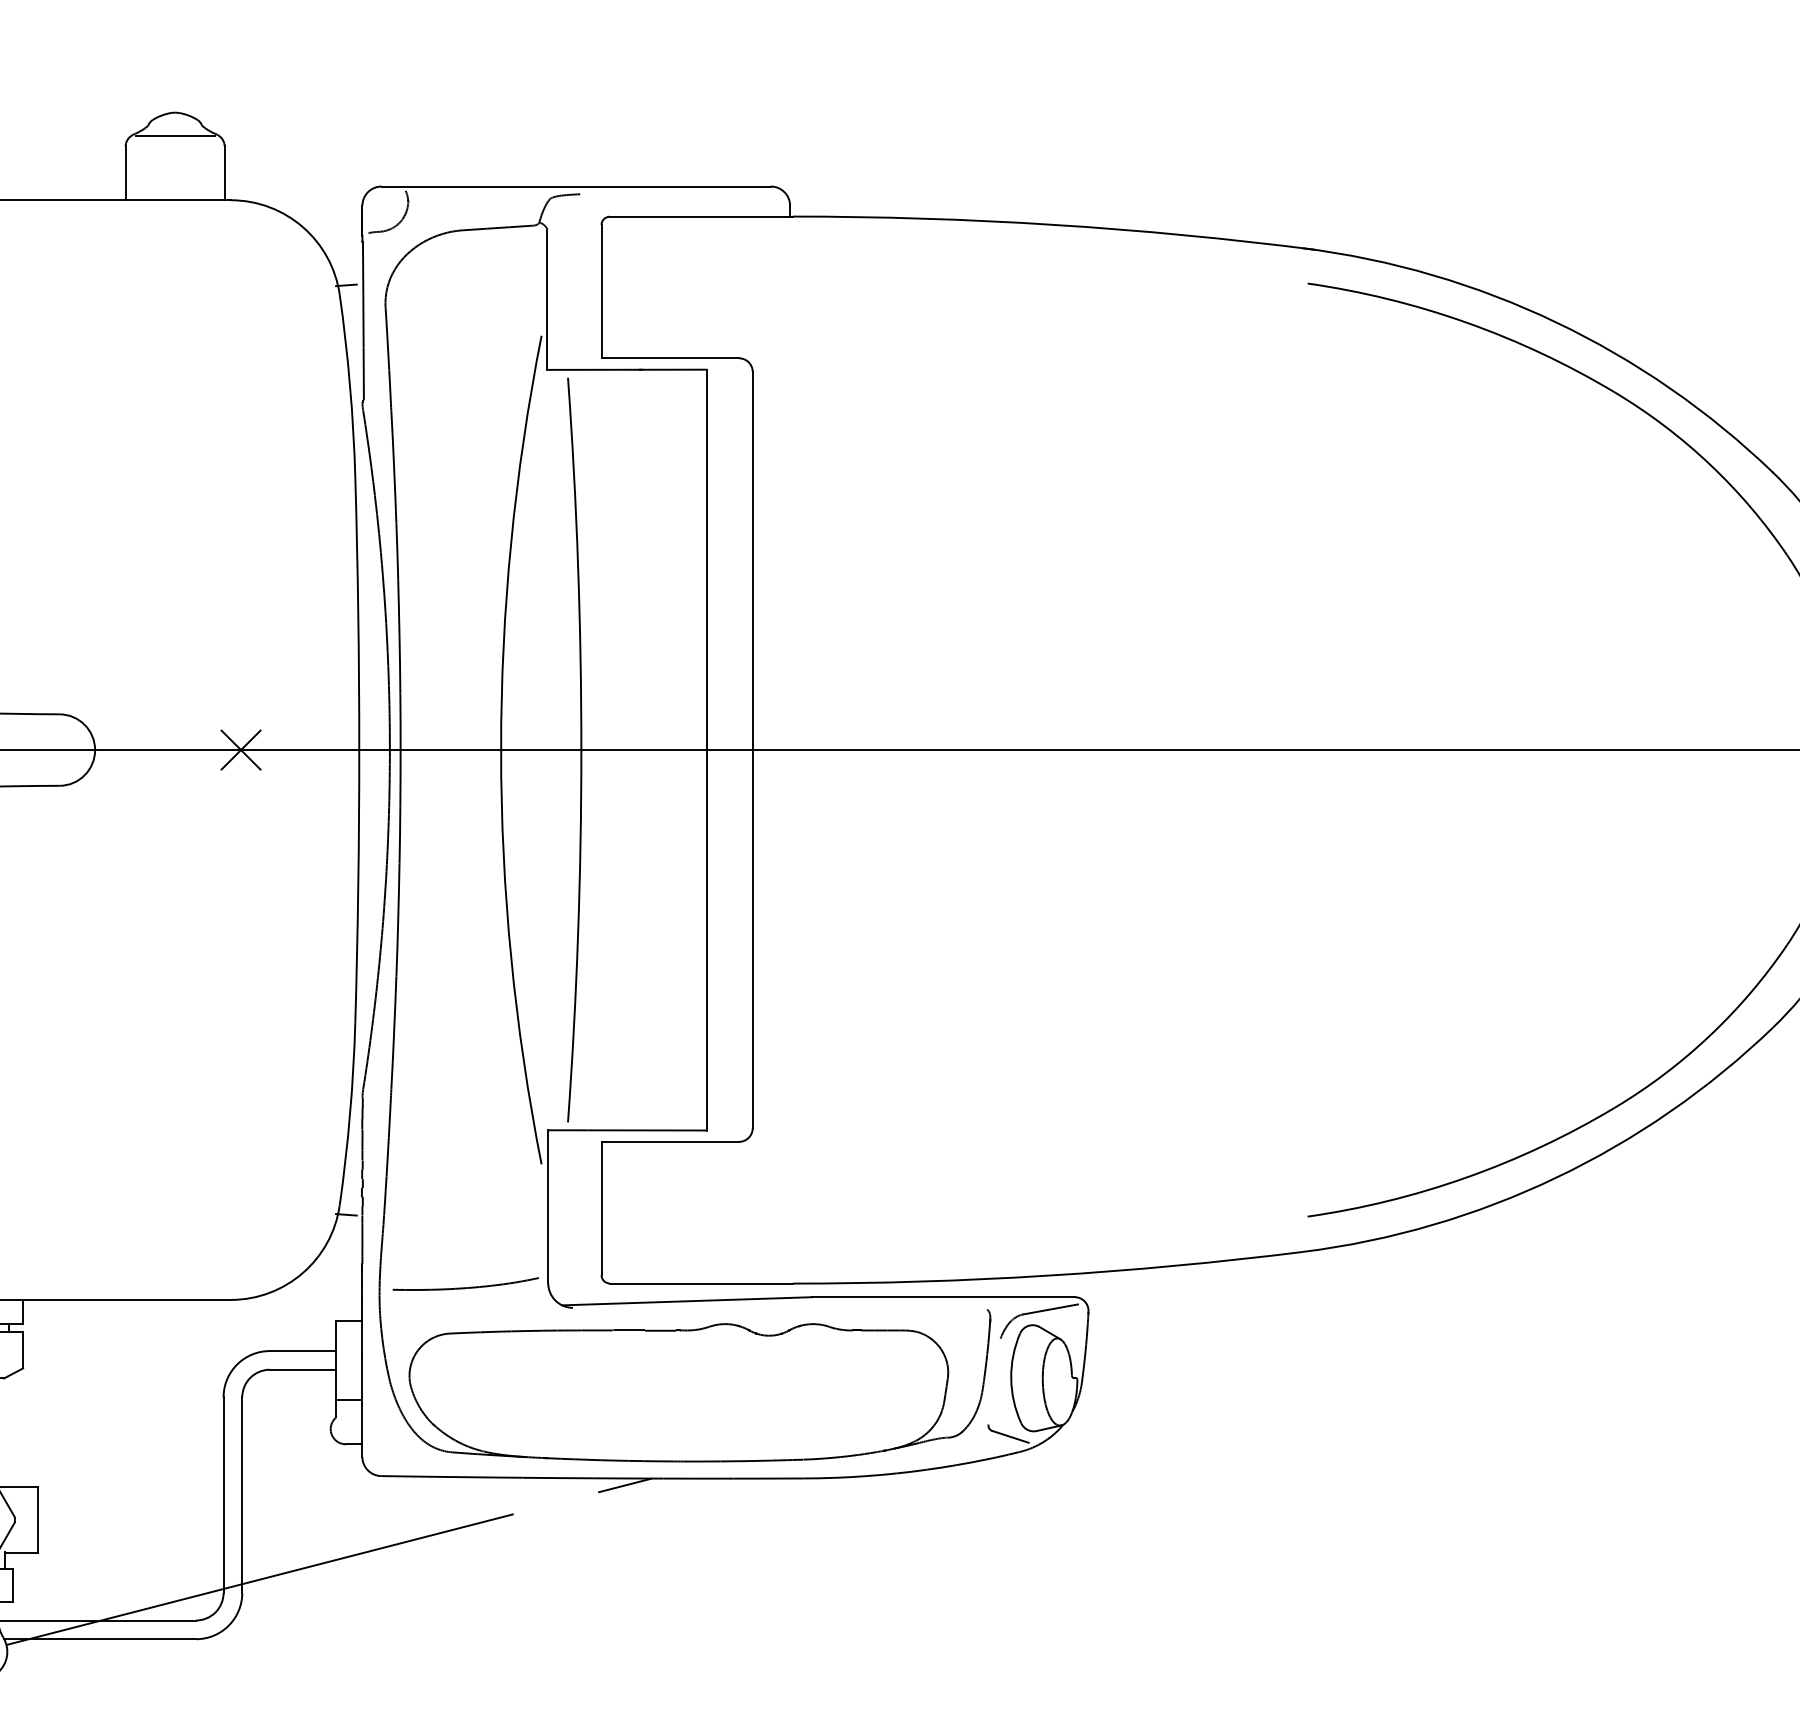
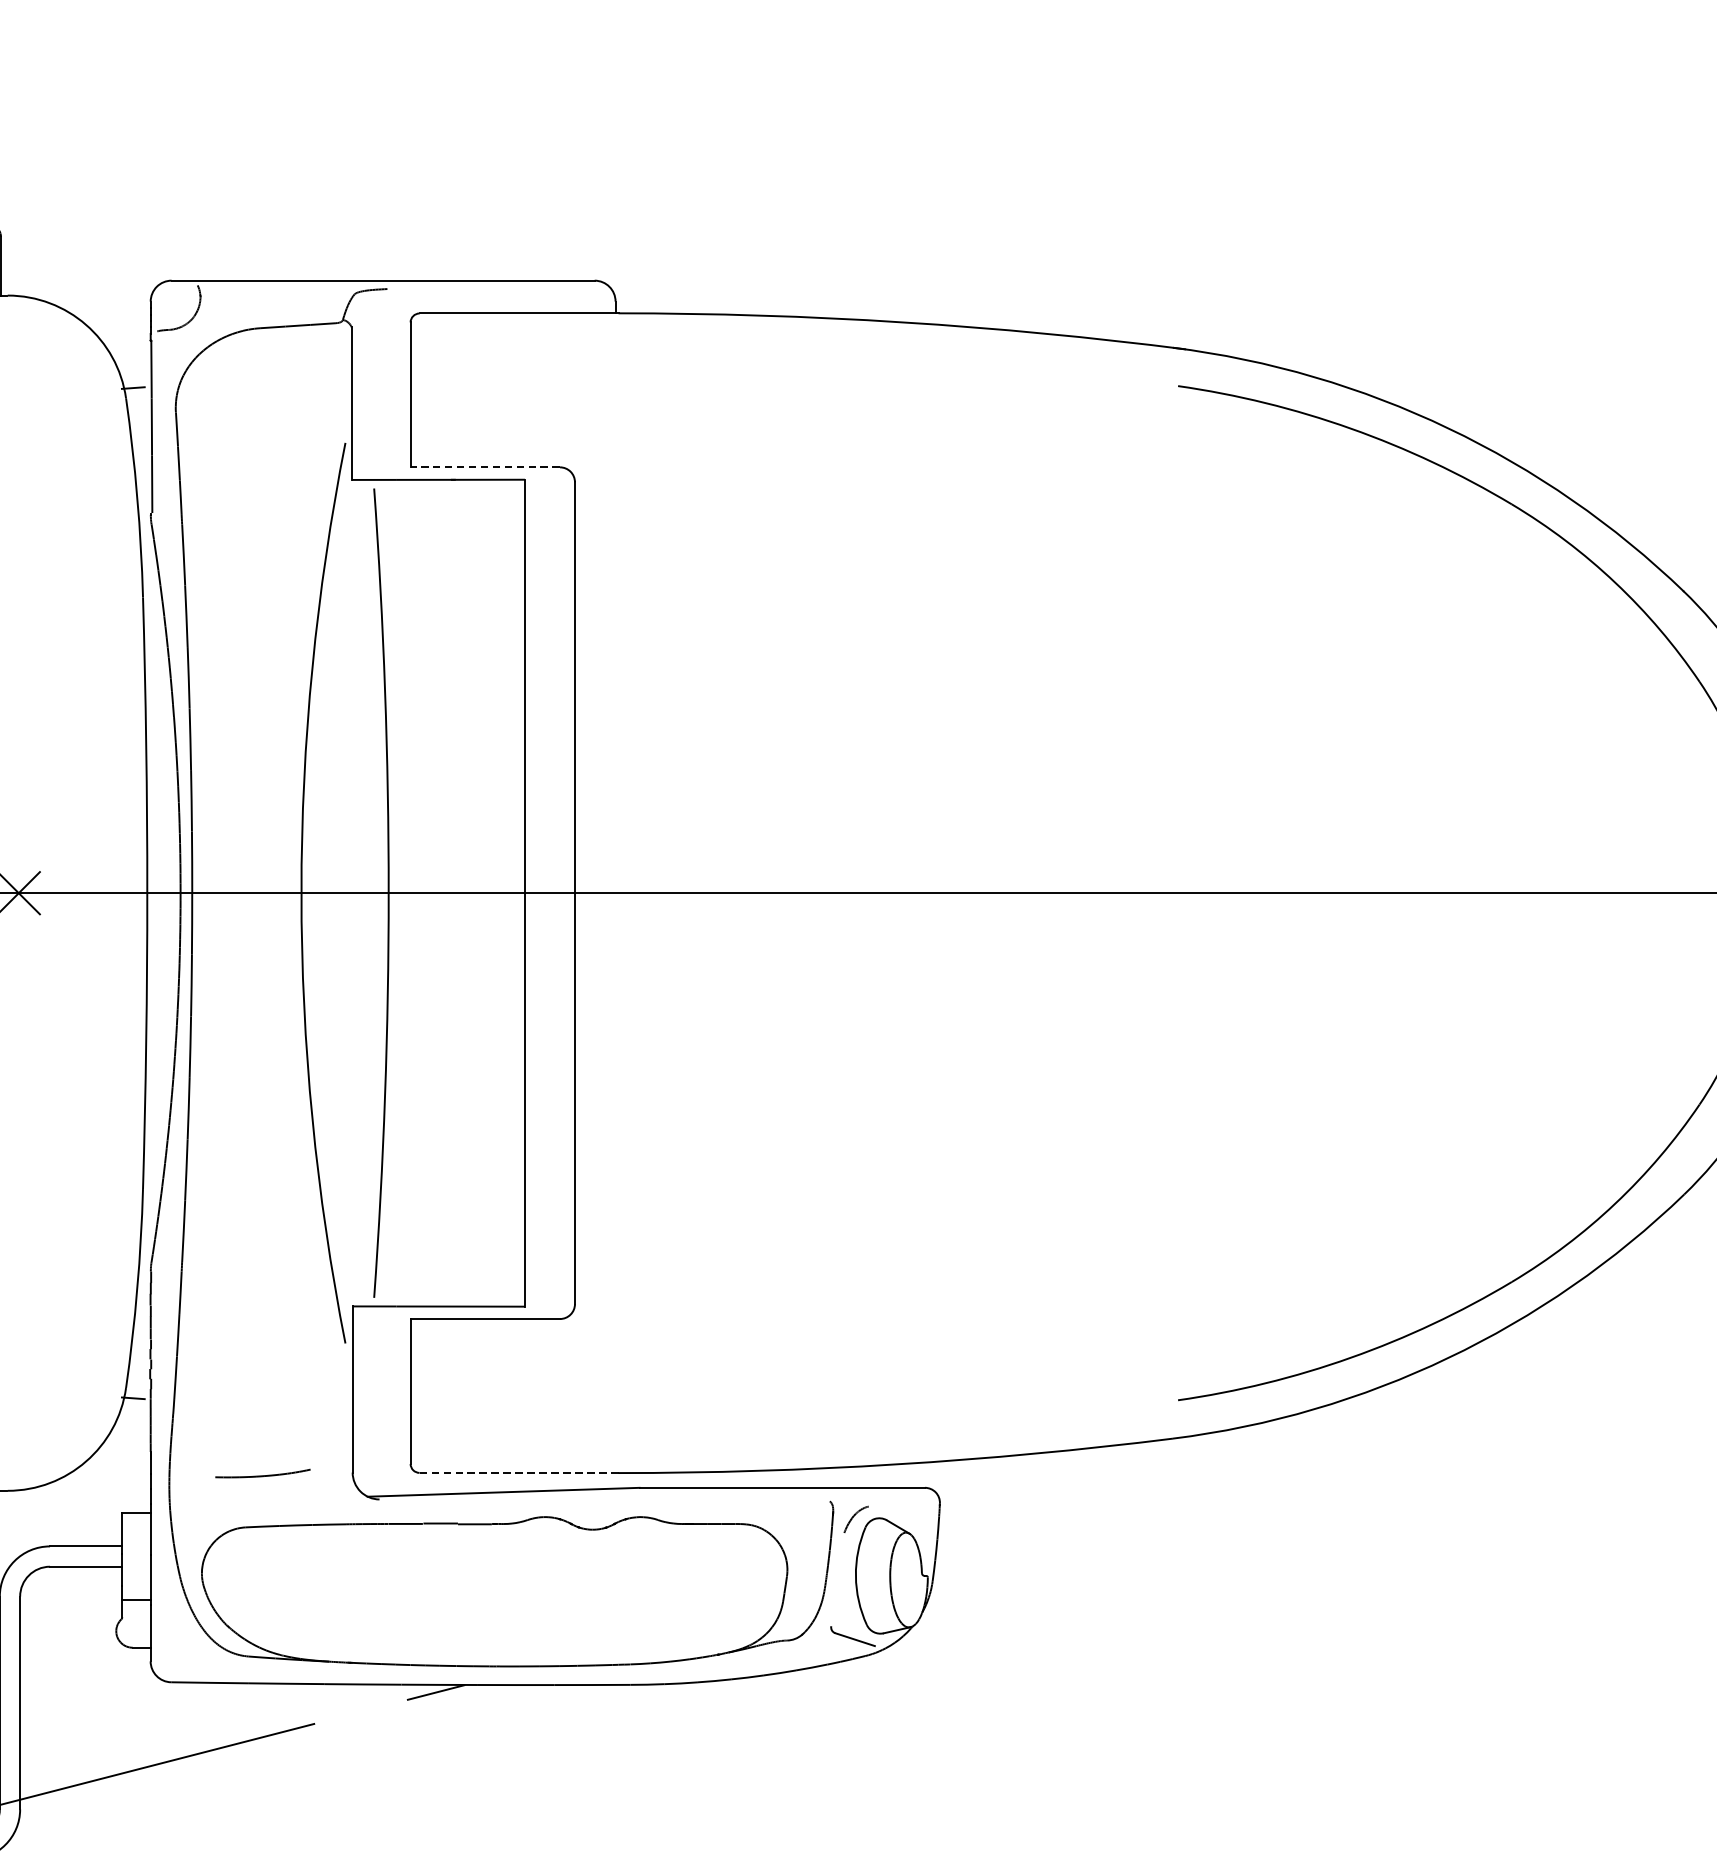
line: (670, 358) -> (485, 467), solid -> dashed
part: (465, 1283) -> (262, 1472), size x0.6
line: (701, 1283) -> (519, 1472), solid -> dashed
line: (1050, 1309) -> (898, 1501), removed

